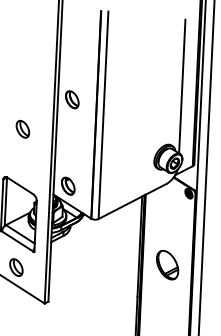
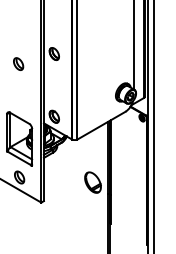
part: (22, 128) -> (18, 63), moved
part: (166, 264) -> (92, 182), moved

